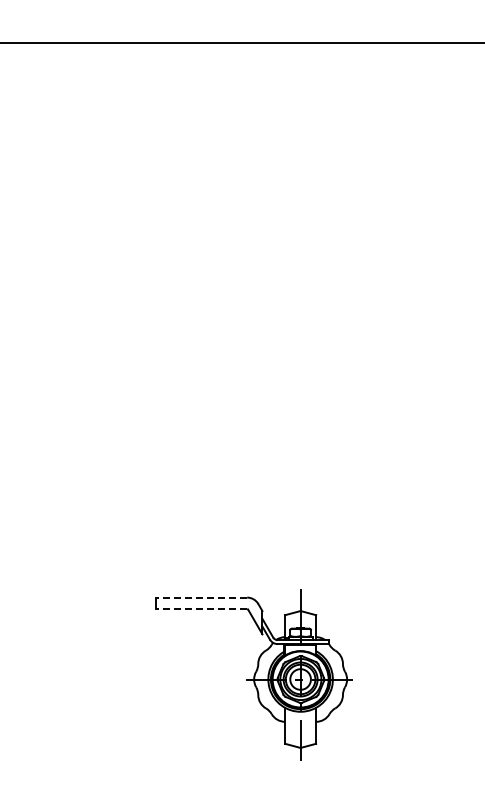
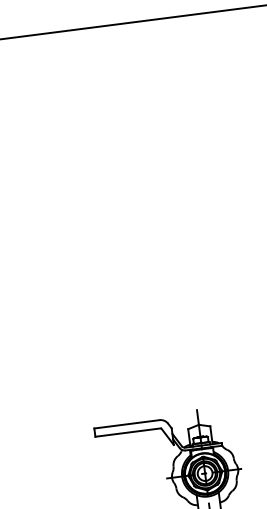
line: (201, 597) -> (127, 424), dashed -> solid
line: (201, 609) -> (128, 432), dashed -> solid

